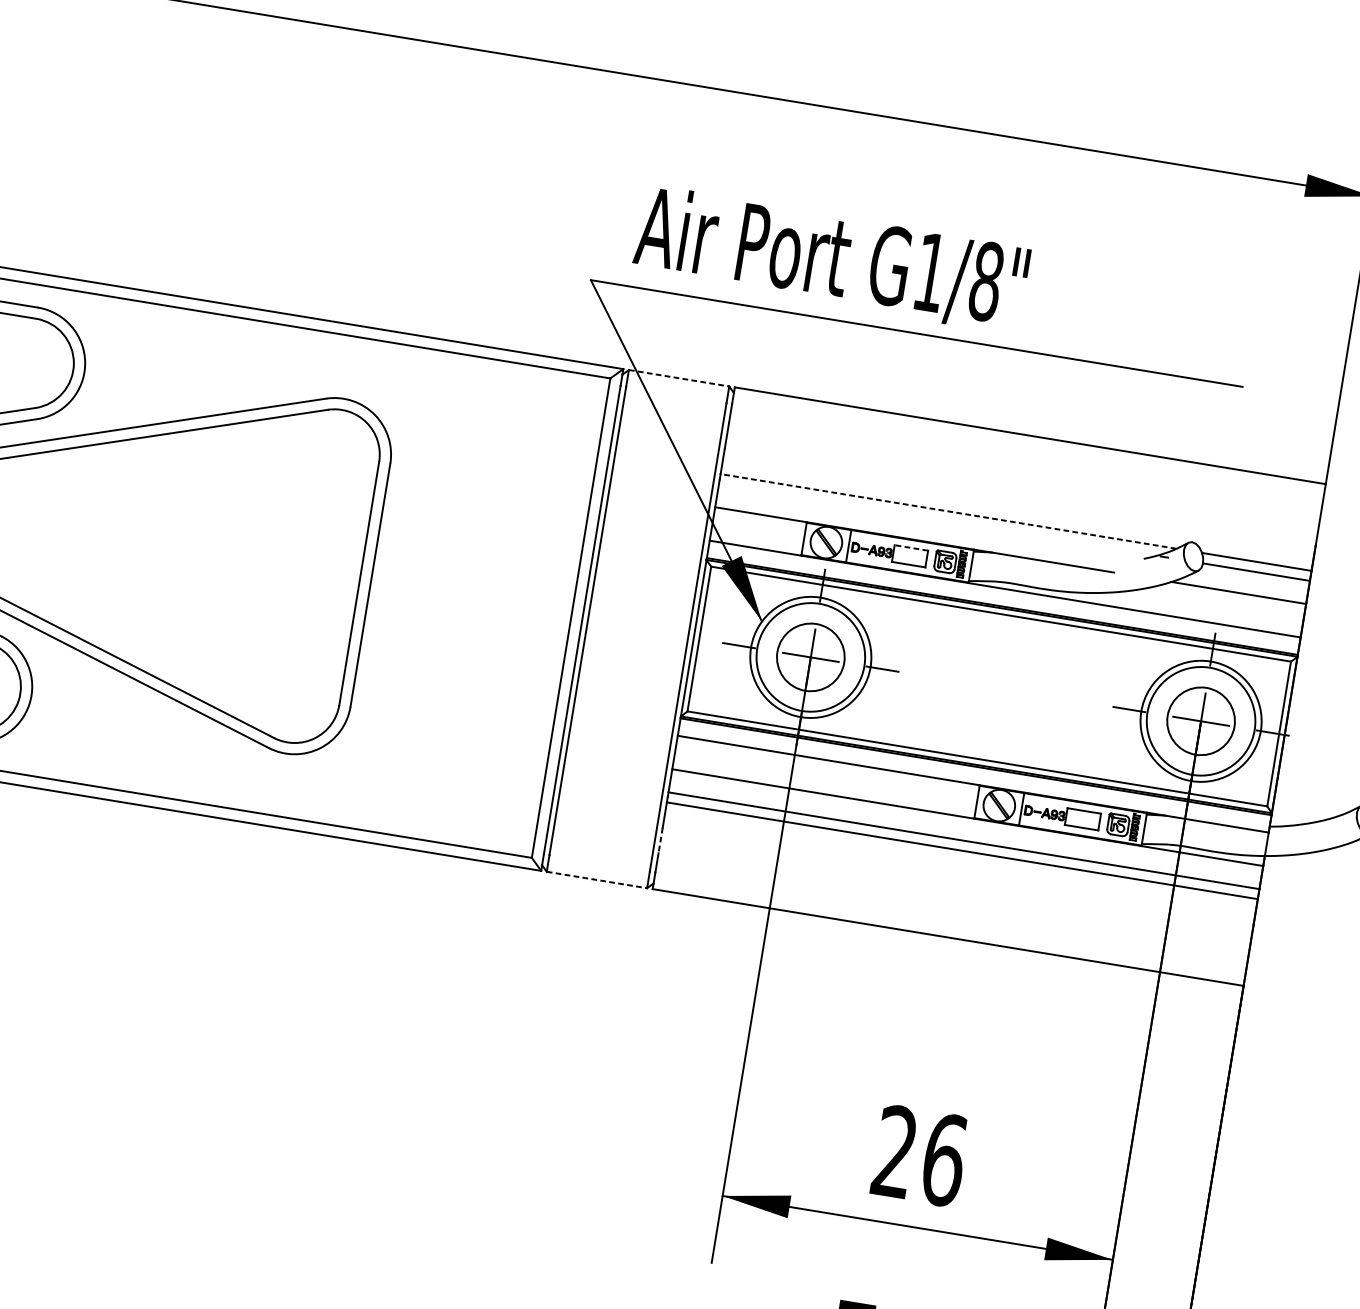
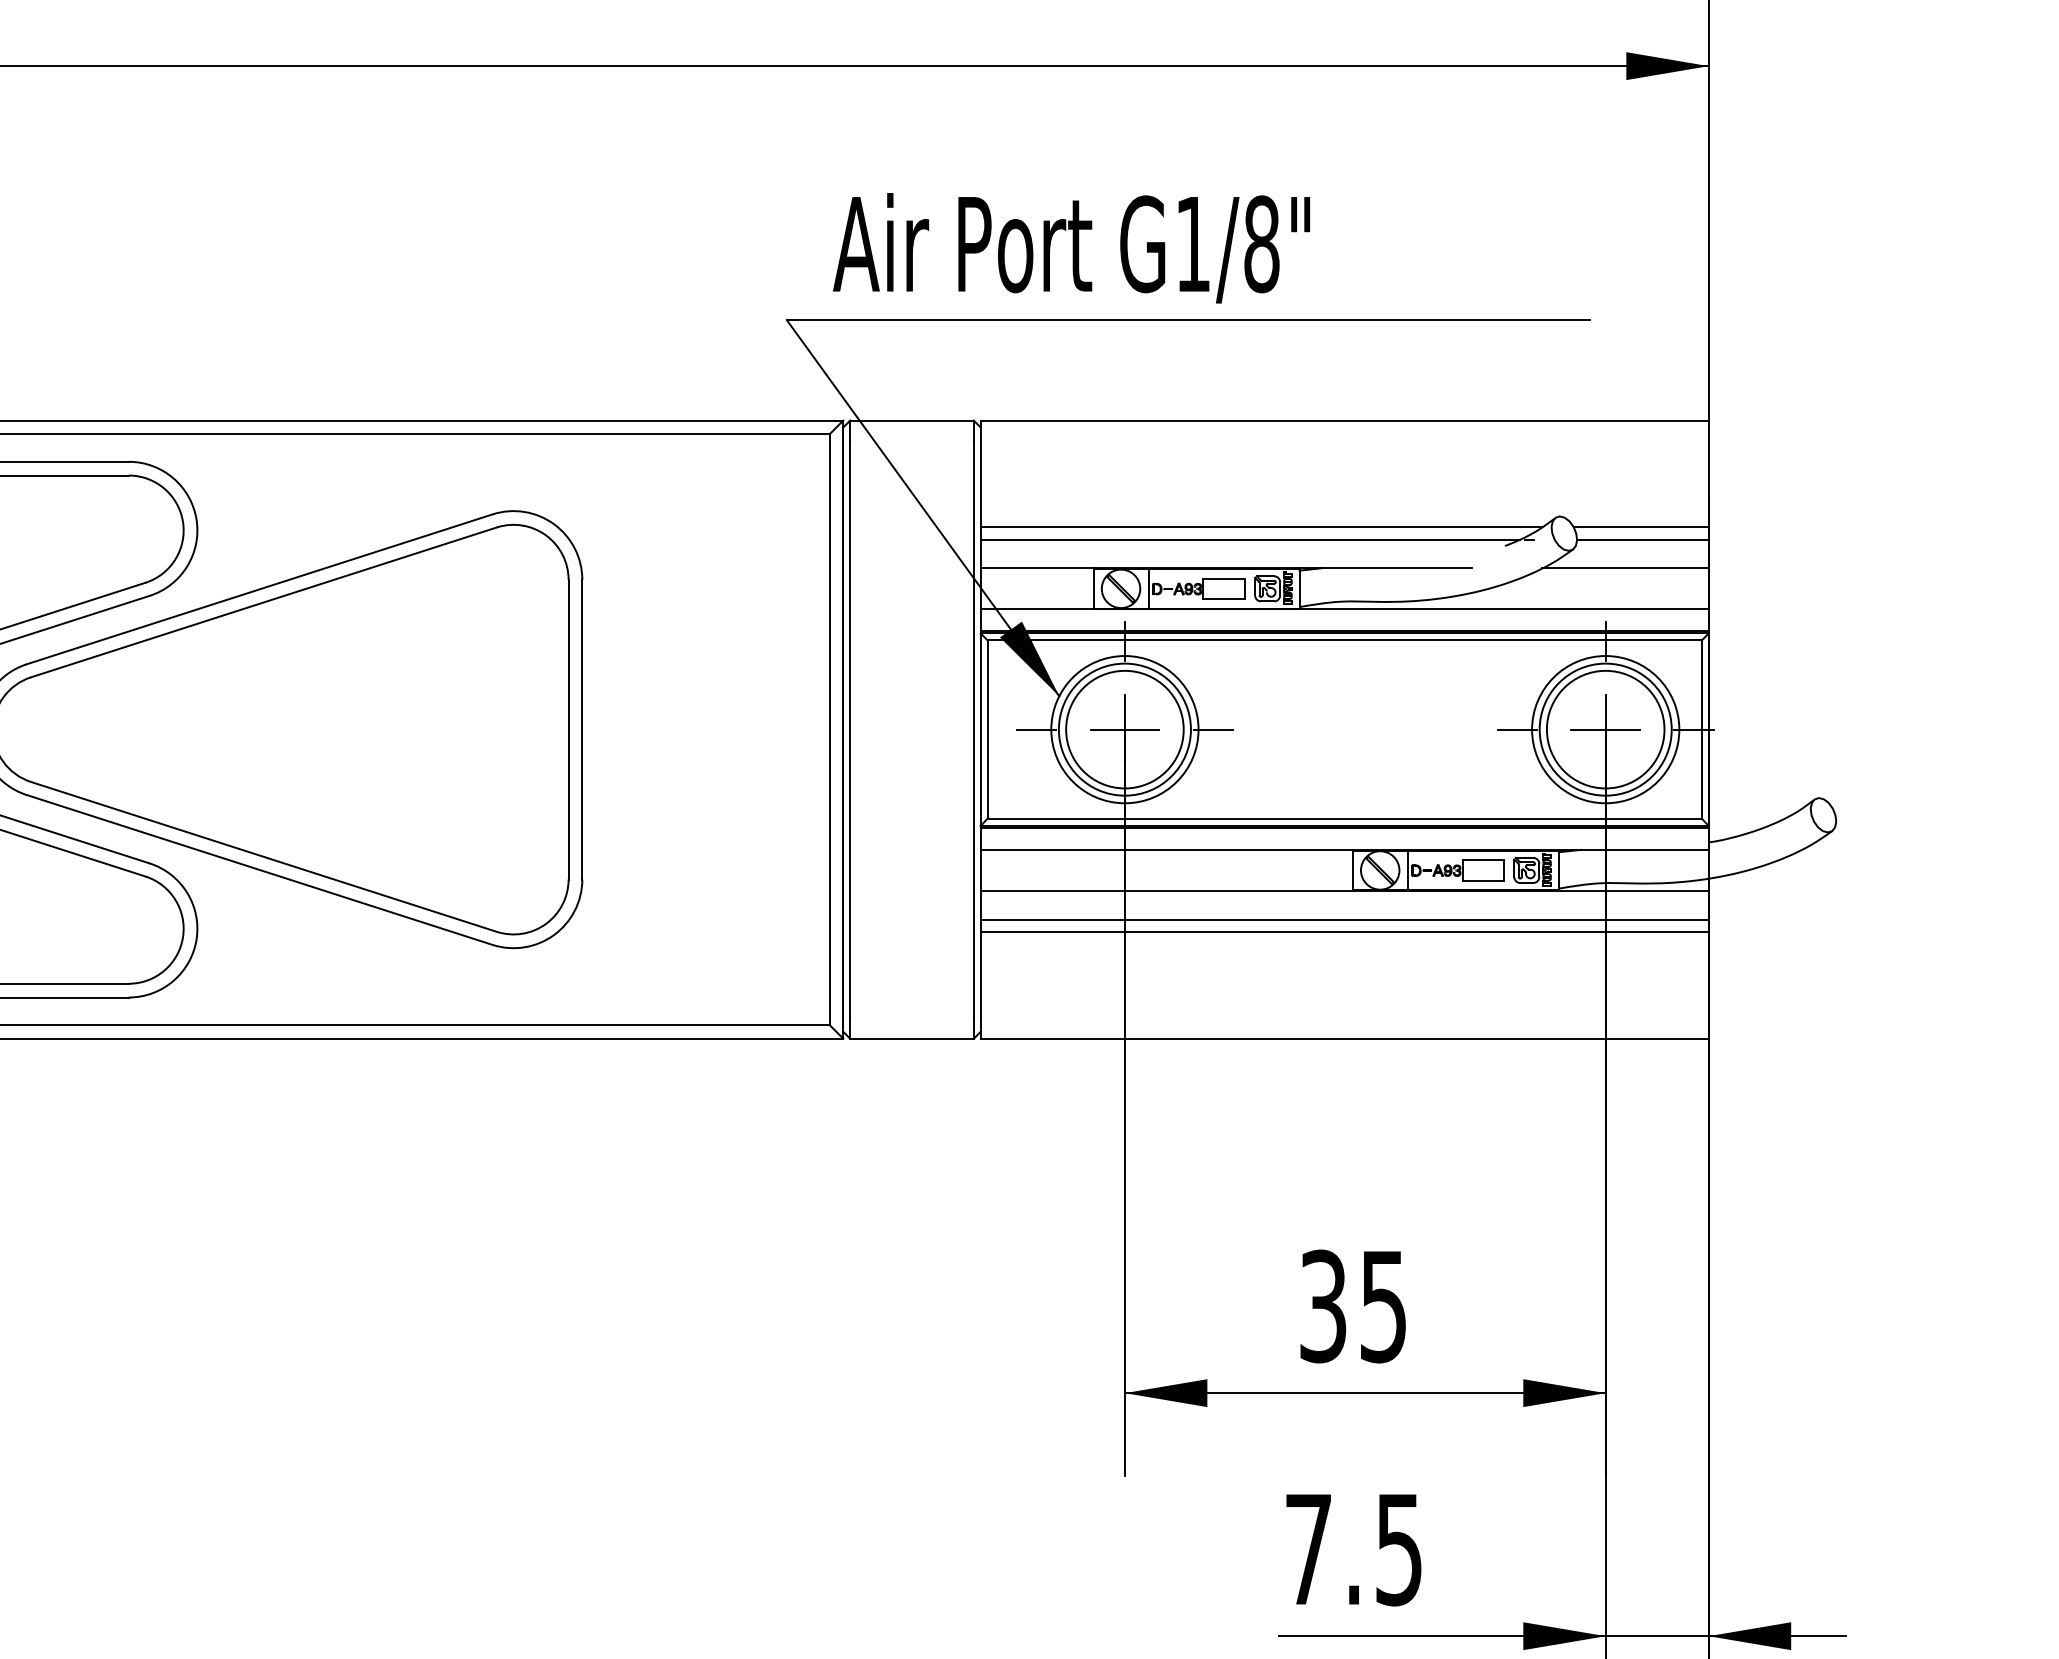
line: (679, 378) -> (912, 420), dashed -> solid
line: (948, 511) -> (1261, 527), dashed -> solid
line: (937, 519) -> (1249, 539), added
line: (911, 547) -> (1224, 578), dashed -> solid
circle: (810, 657) -> (1124, 729), size x1.43
circle: (1200, 721) -> (1605, 729), size x1.43
line: (660, 840) -> (980, 978), dashed -> solid
line: (597, 879) -> (912, 1038), dashed -> solid
text: (920, 1156) -> (1354, 1306), 26 -> 35

